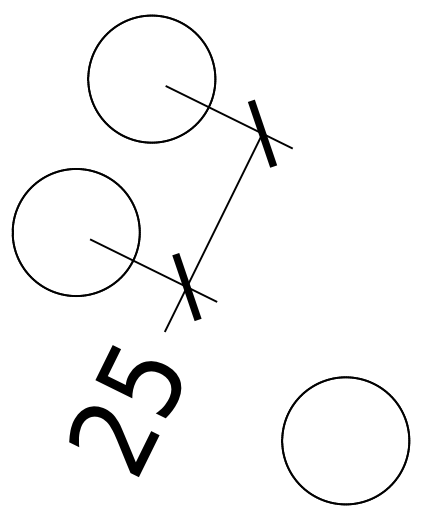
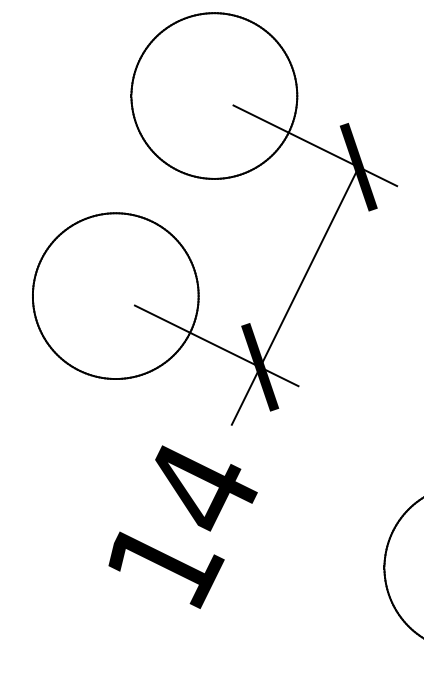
text: (126, 410) -> (181, 528), 25 -> 14

